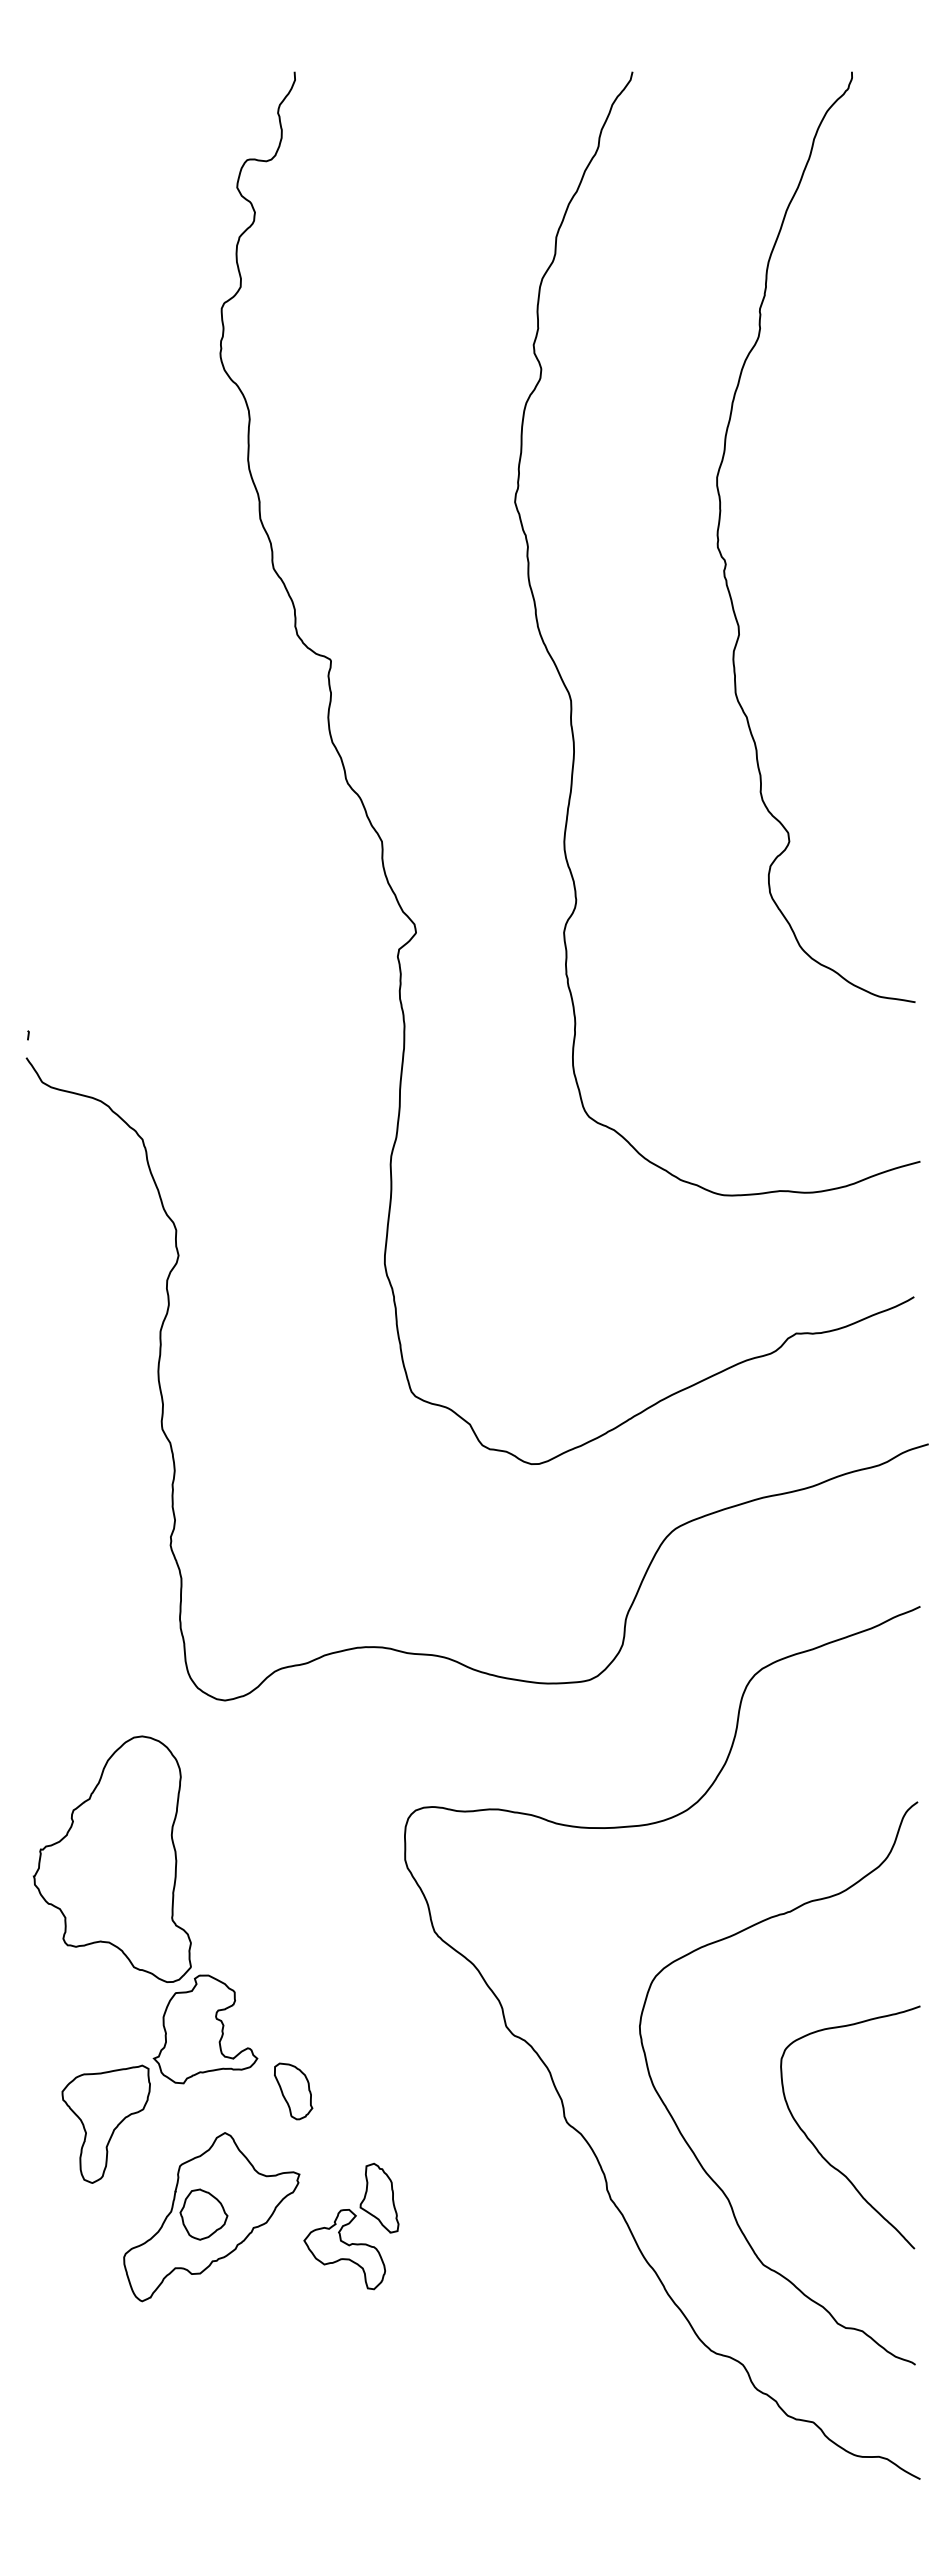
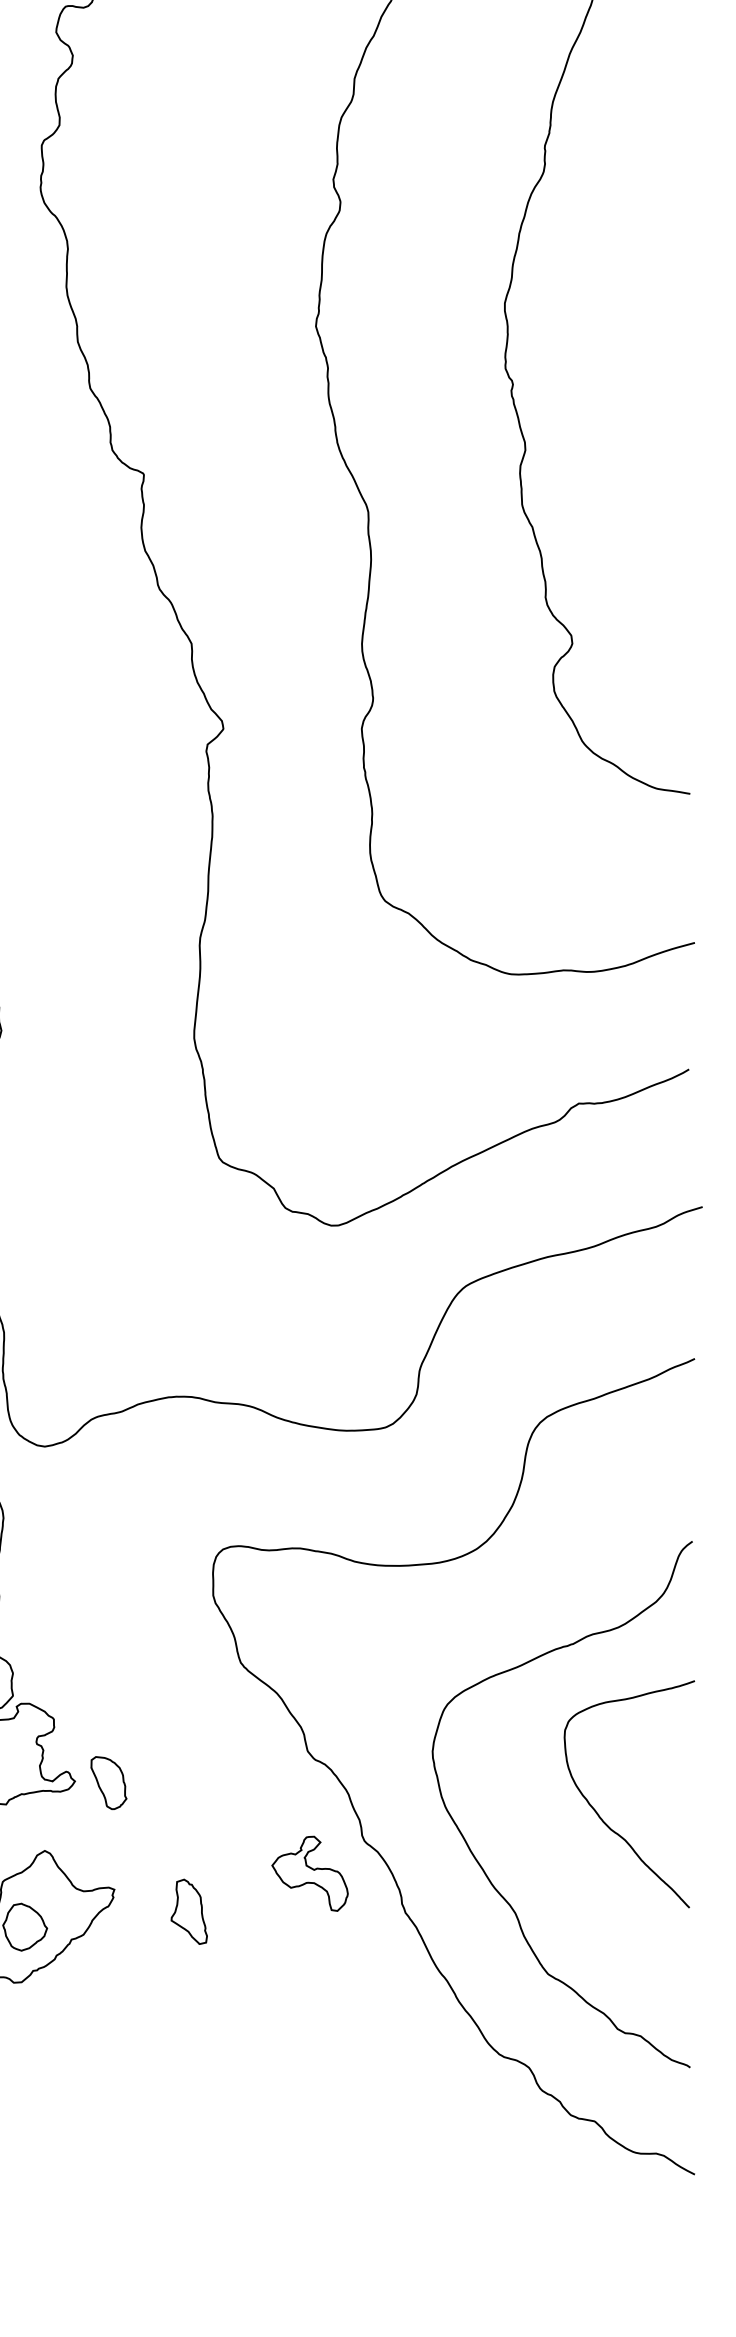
part: (293, 2091) -> (108, 1783), moved
curve: (818, 2149) -> (599, 1814), moved
part: (344, 2249) -> (309, 1873), moved

